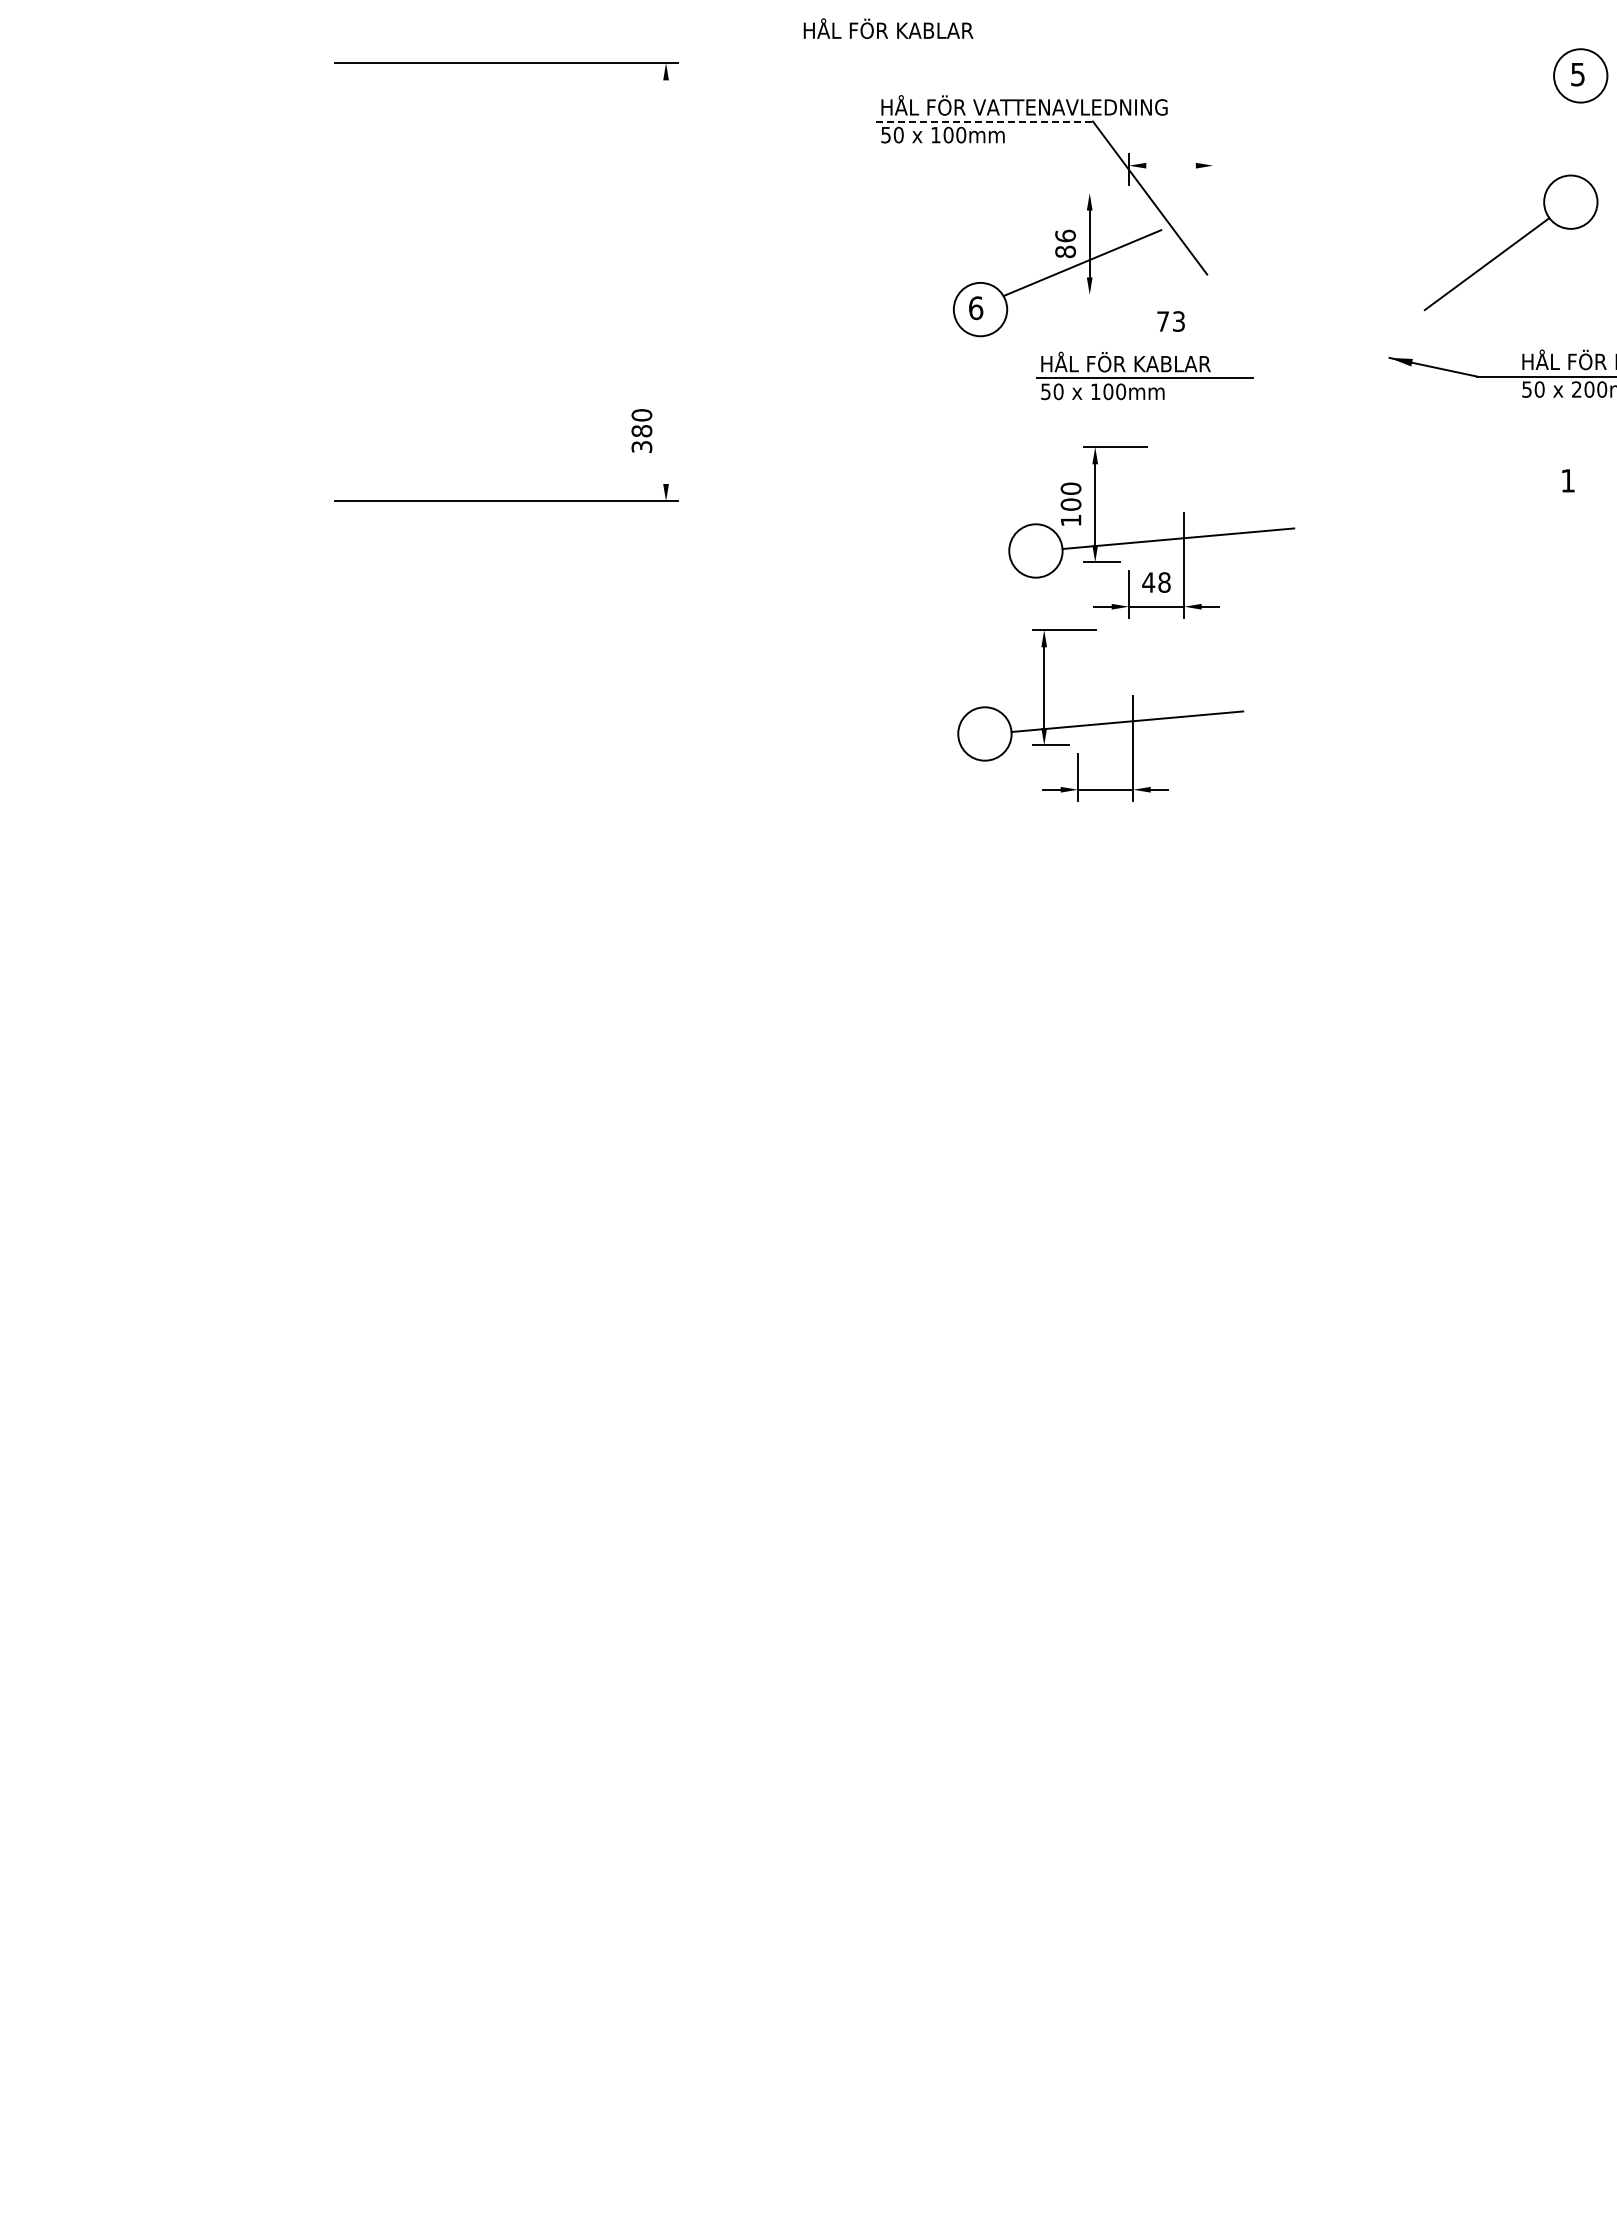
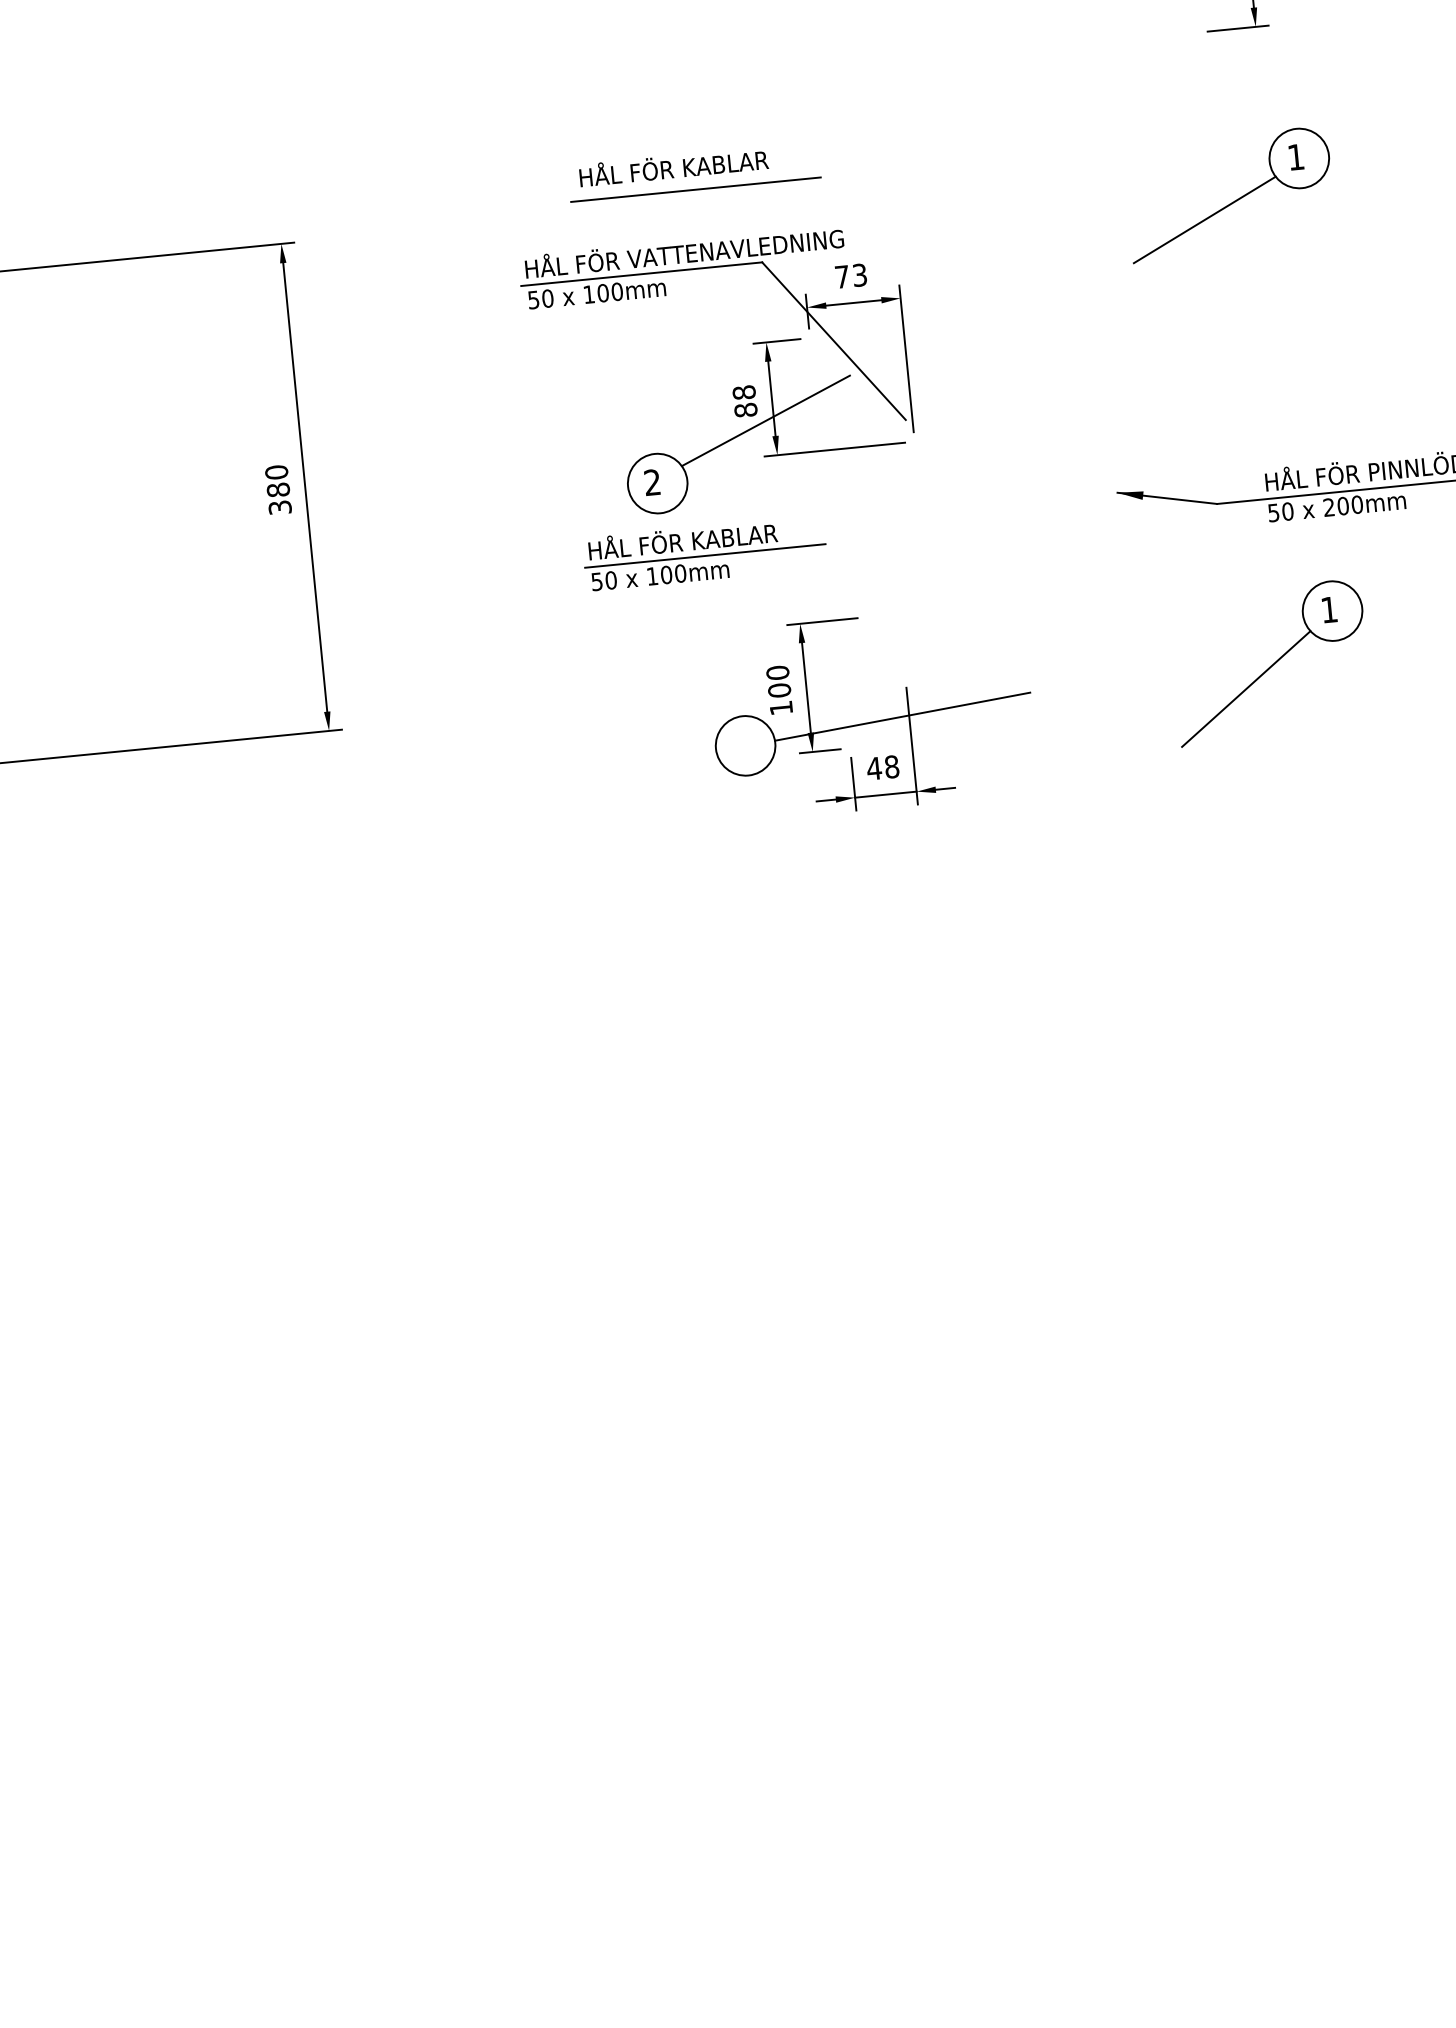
text: (888, 28) -> (673, 166), moved
line: (1040, 51) -> (696, 190), added
text: (1577, 74) -> (1295, 157), 5 -> 1
line: (985, 121) -> (642, 274), dashed -> solid
line: (1491, 122) -> (1205, 220), added
line: (1170, 165) -> (853, 302), added
line: (1099, 193) -> (777, 341), added
line: (1213, 220) -> (906, 359), added
text: (1065, 235) -> (744, 392), 86 -> 88
part: (1510, 242) -> (1269, 662), moved
line: (666, 282) -> (305, 487), added
line: (1141, 294) -> (834, 449), added
text: (976, 308) -> (653, 482), 6 -> 2
text: (1170, 321) -> (850, 276), moved
part: (1144, 375) -> (704, 552), moved
text: (641, 430) -> (277, 489), moved
part: (1100, 723) -> (836, 930), removed

